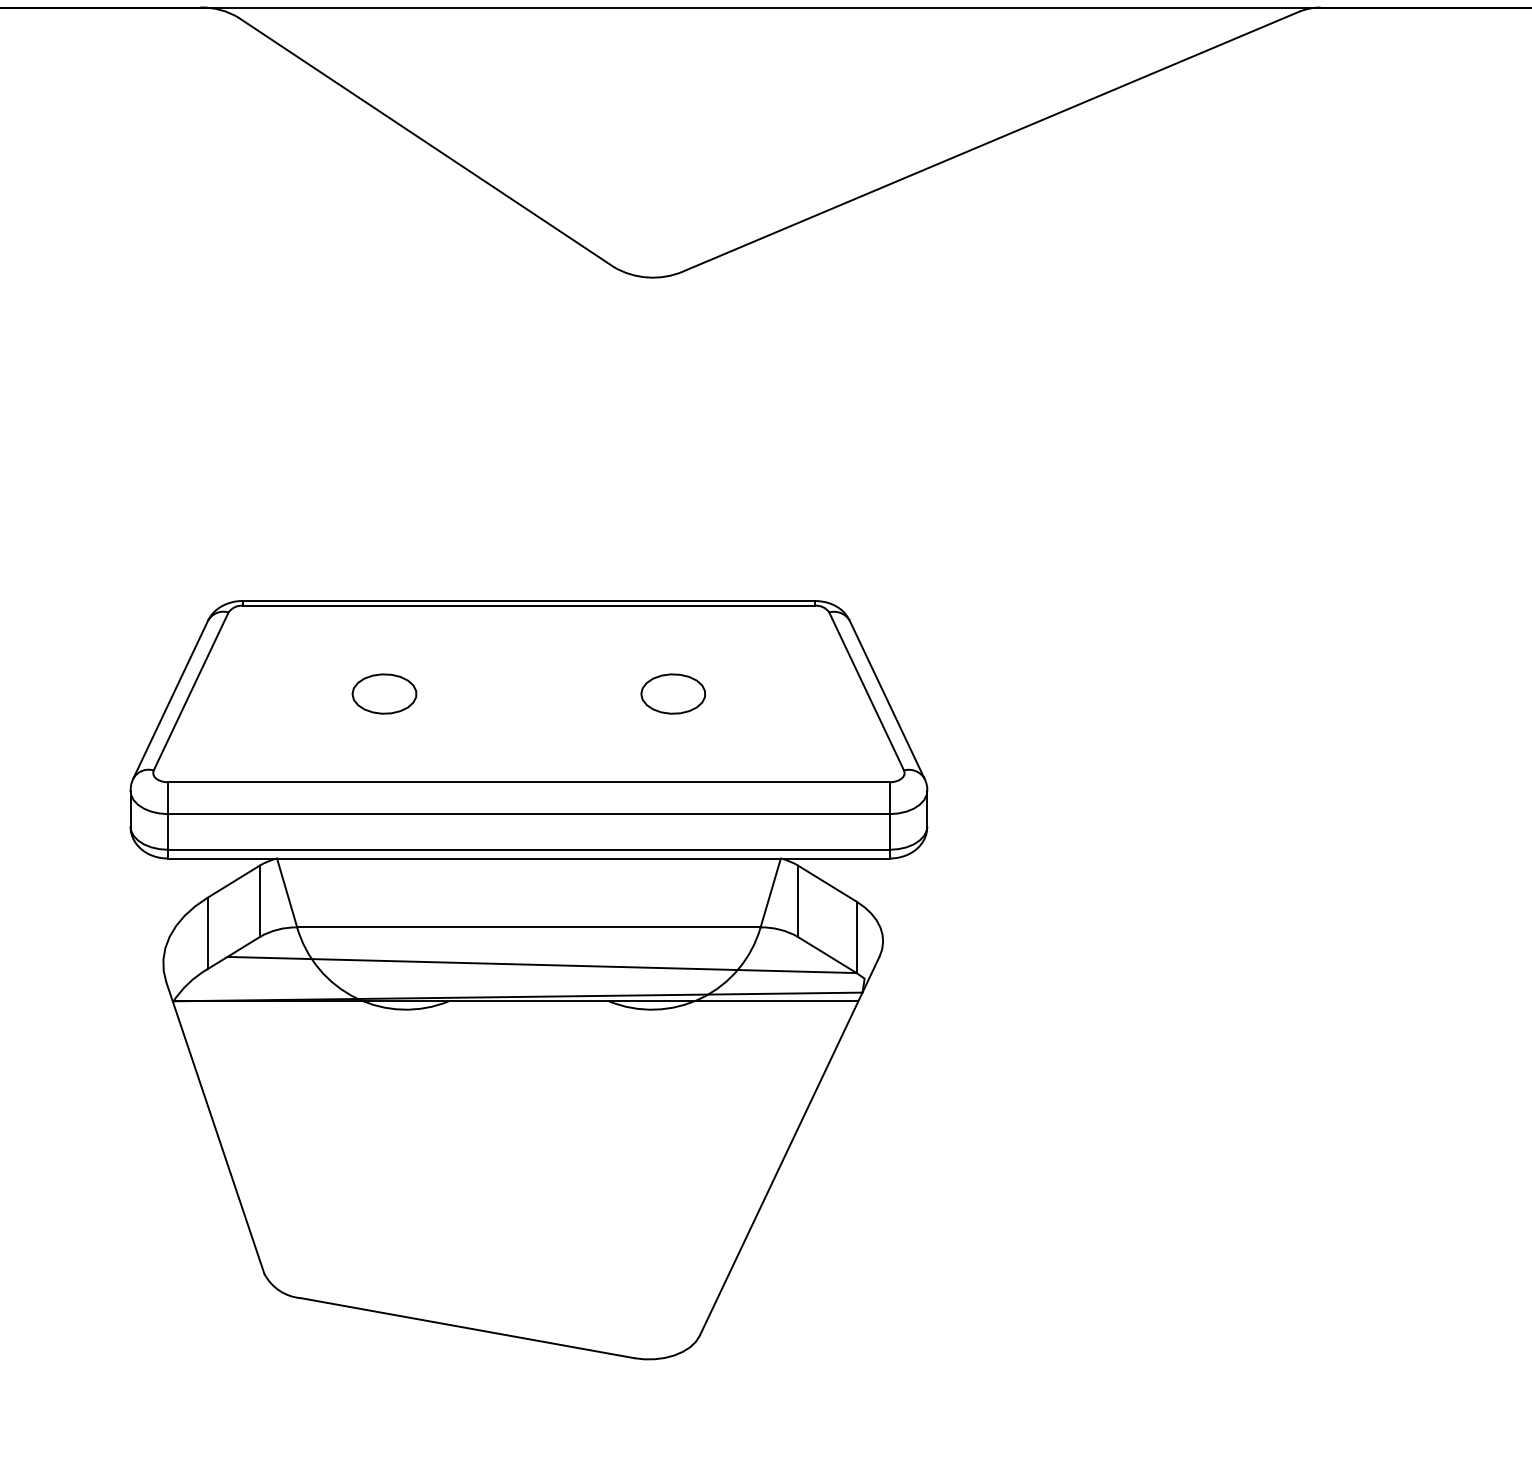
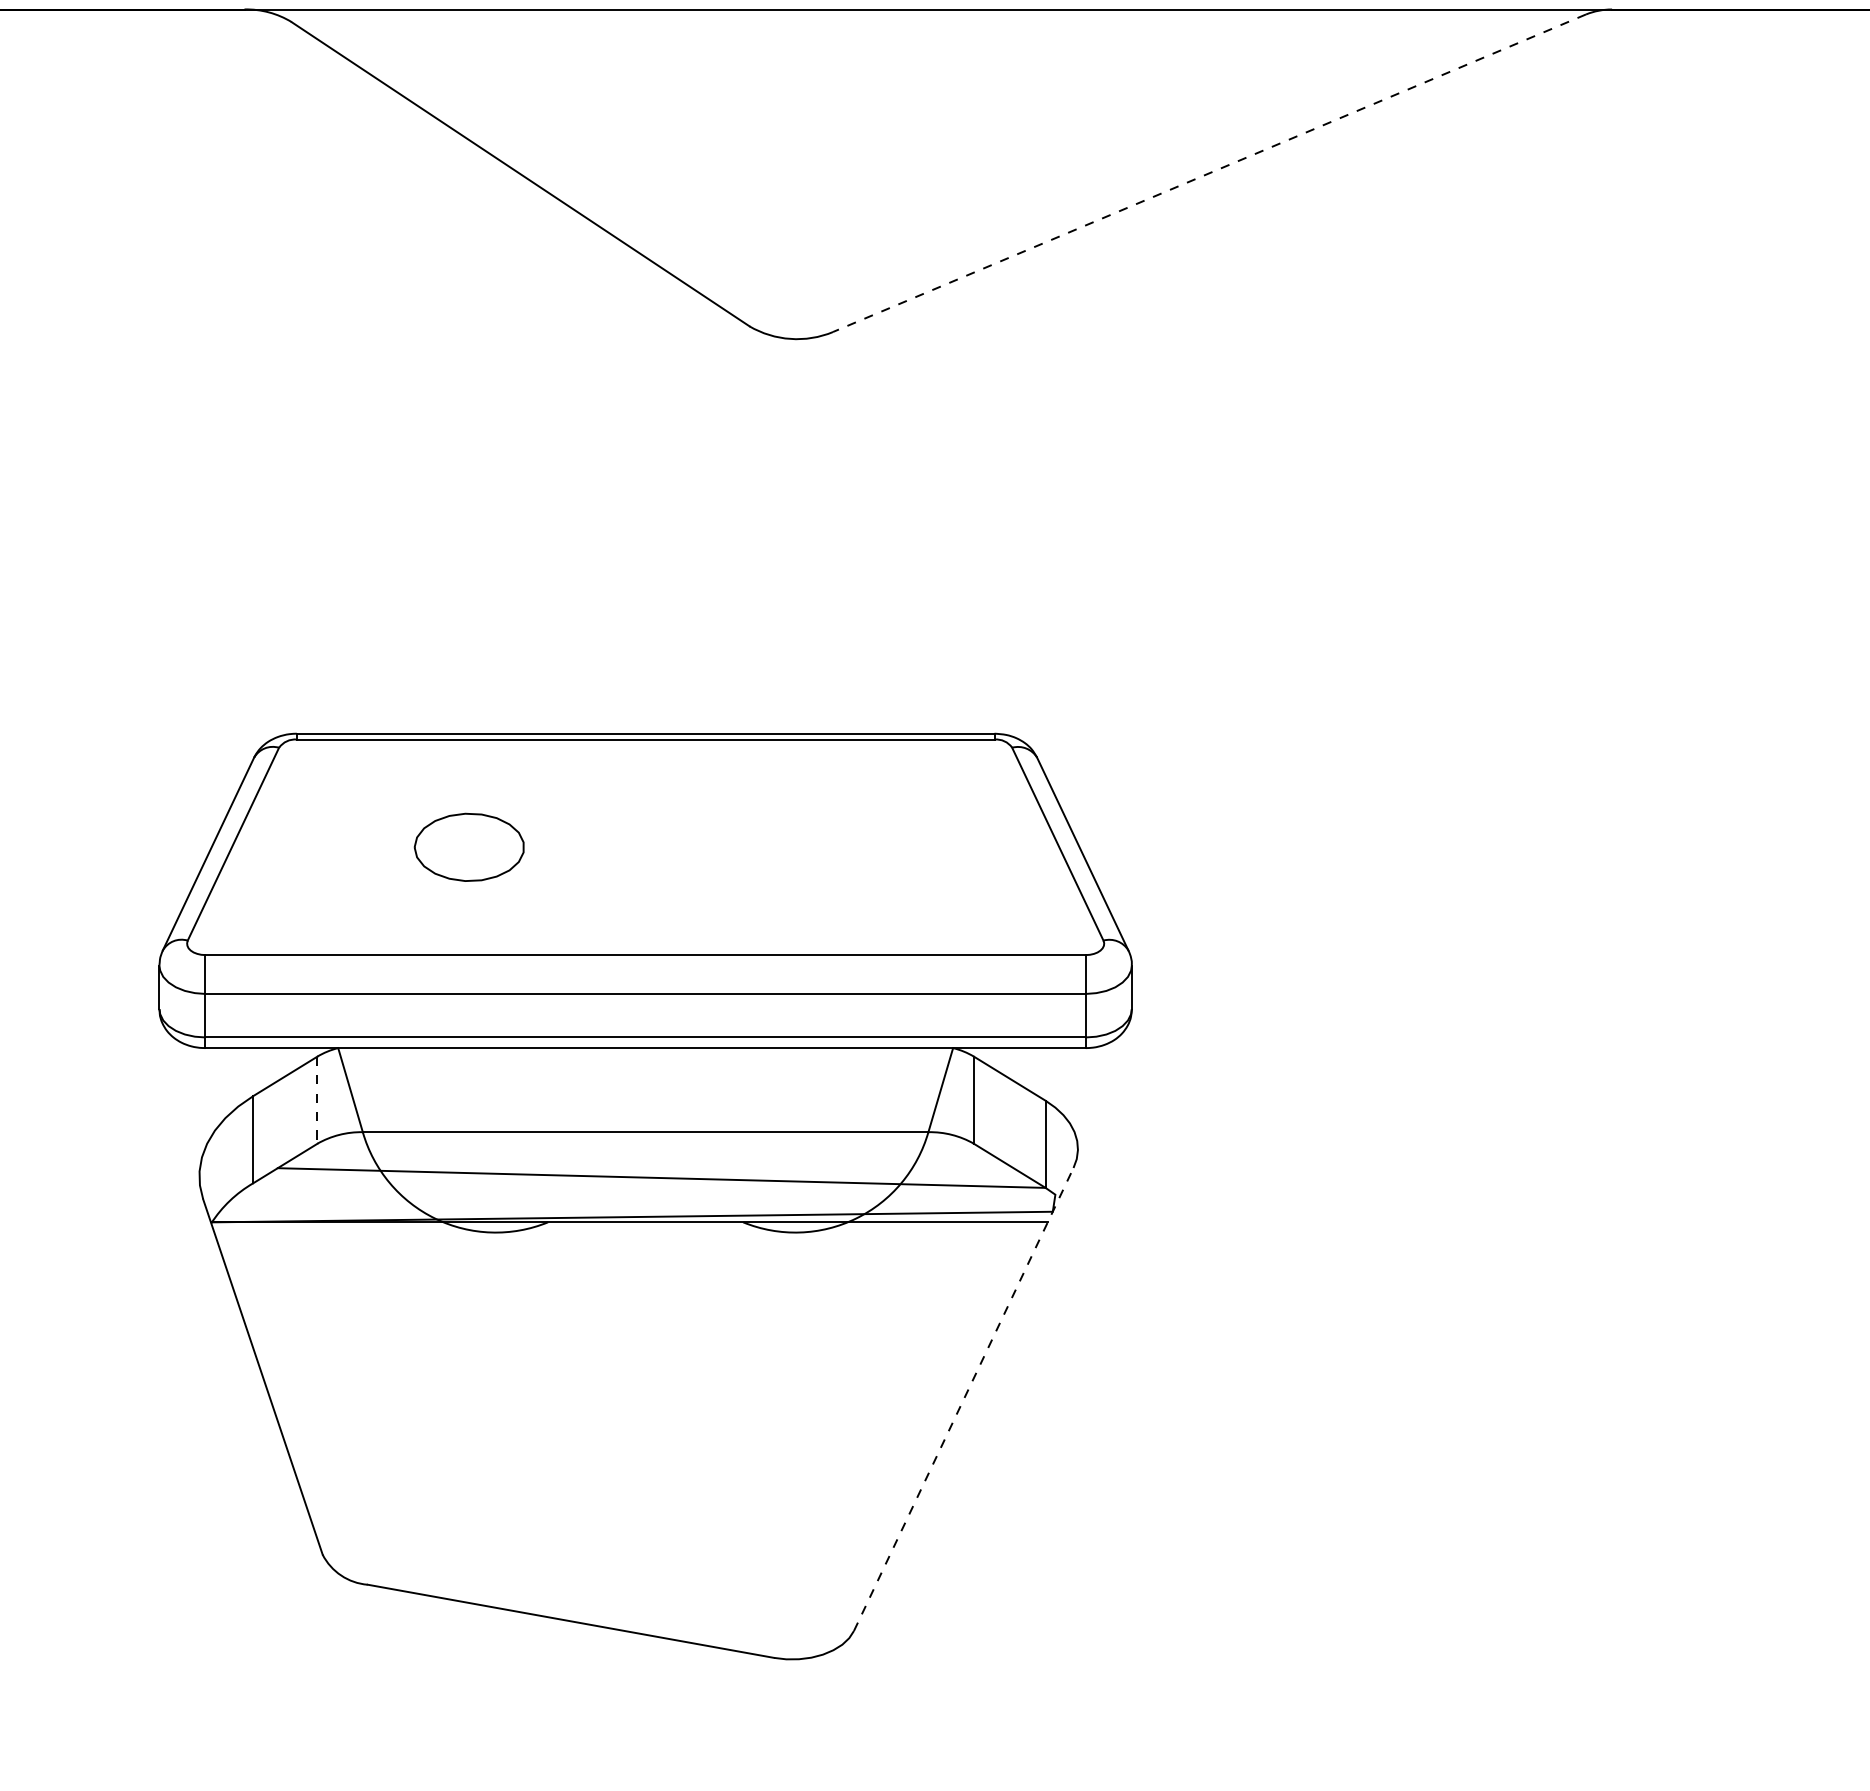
line: (990, 141) -> (1209, 172), solid -> dashed
part: (384, 693) -> (469, 846), size x1.4
part: (672, 693) -> (820, 846), removed
line: (259, 901) -> (316, 1100), solid -> dashed
line: (789, 1146) -> (963, 1399), solid -> dashed

